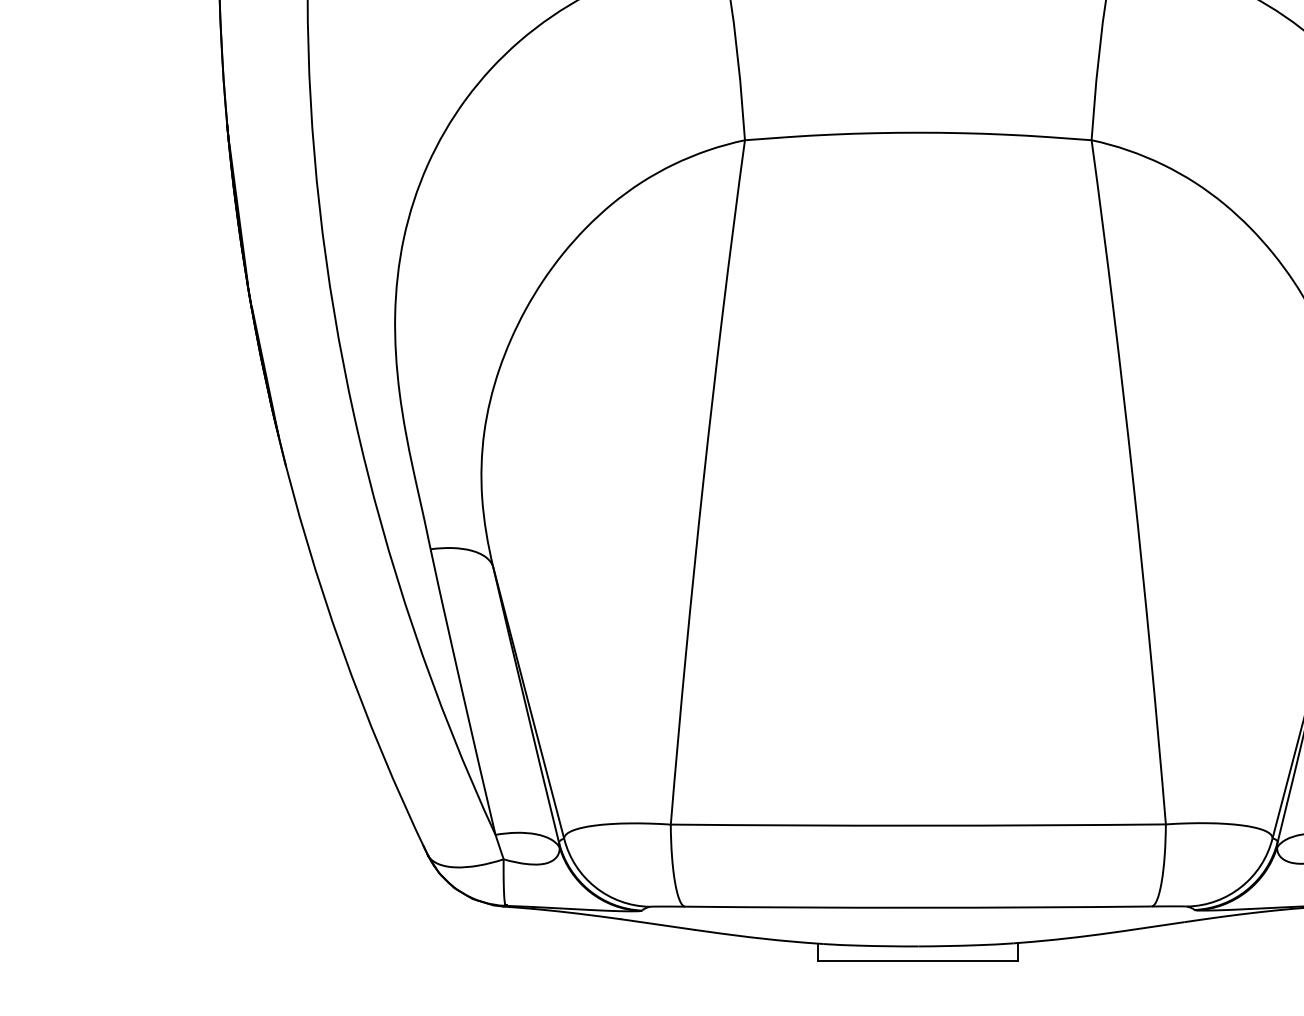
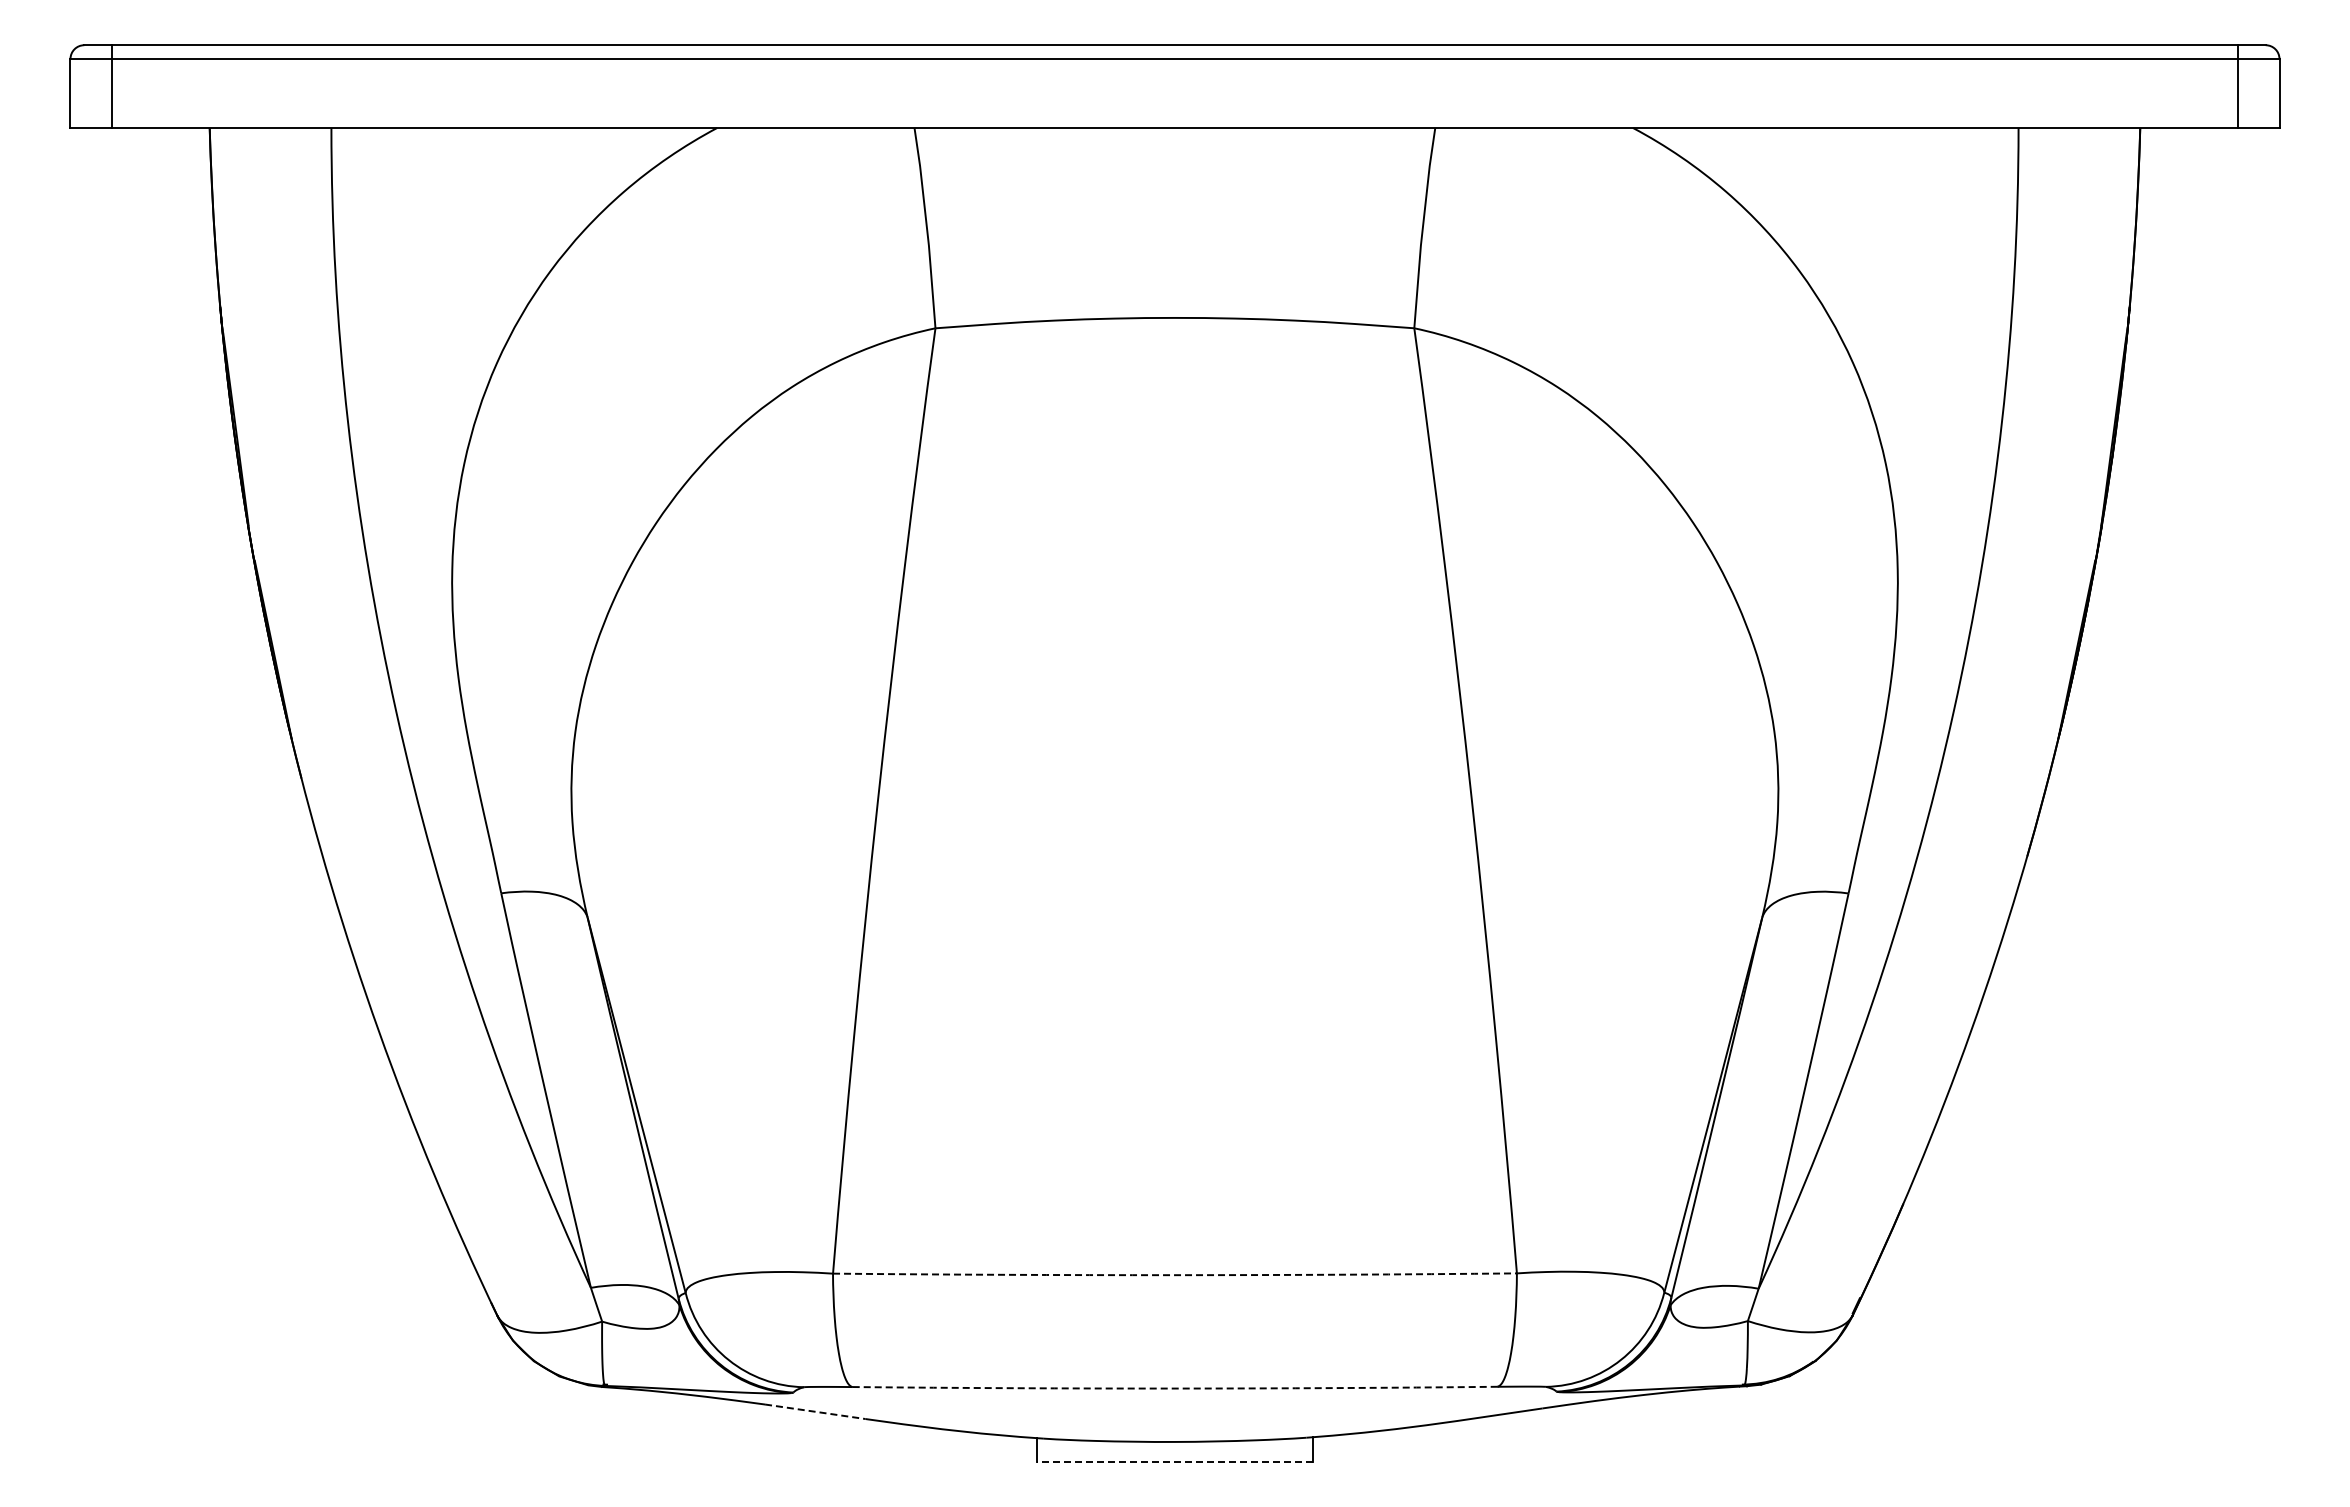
arc: (917, 825) -> (1174, 1275), solid -> dashed
arc: (917, 907) -> (1174, 1388), solid -> dashed
line: (658, 924) -> (815, 1411), solid -> dashed
line: (917, 960) -> (1174, 1461), solid -> dashed

